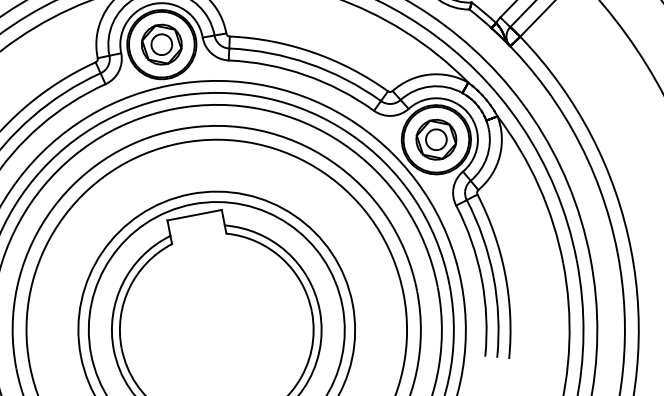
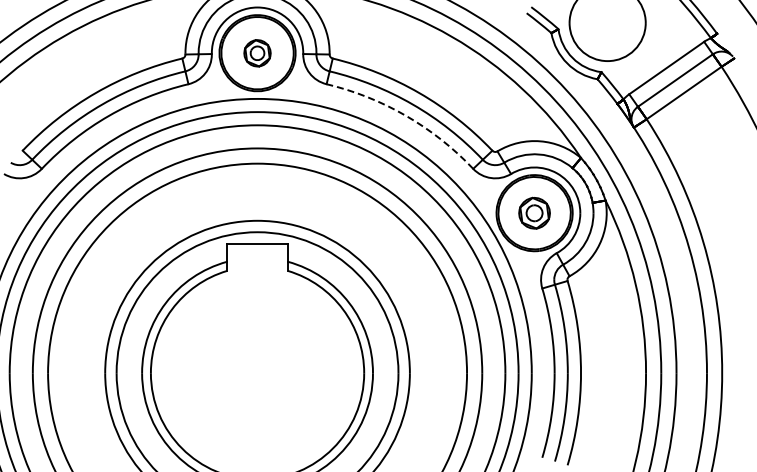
part: (161, 44) -> (257, 53), size x0.6
arc: (305, 74) -> (406, 115), solid -> dashed
part: (436, 140) -> (534, 213), size x0.7

